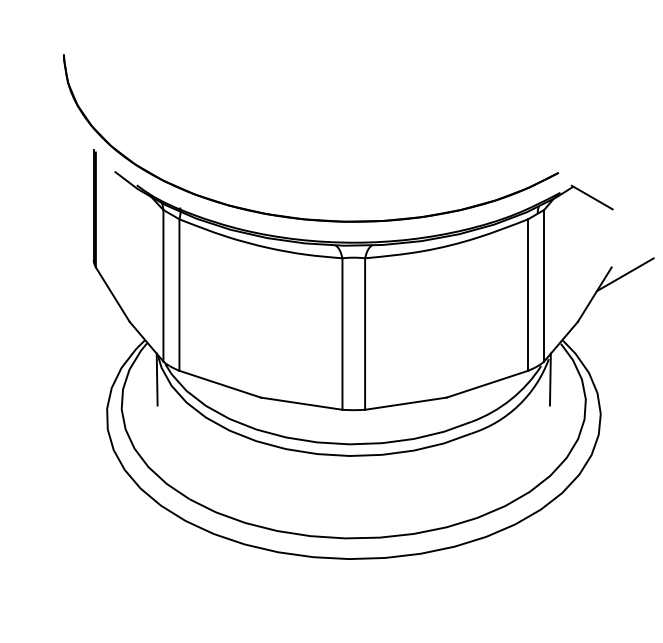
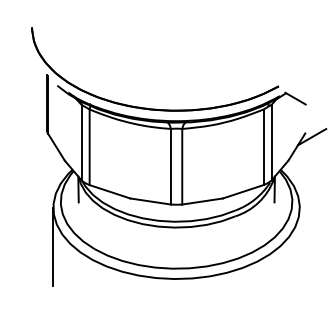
line: (106, 493) -> (53, 246), added

